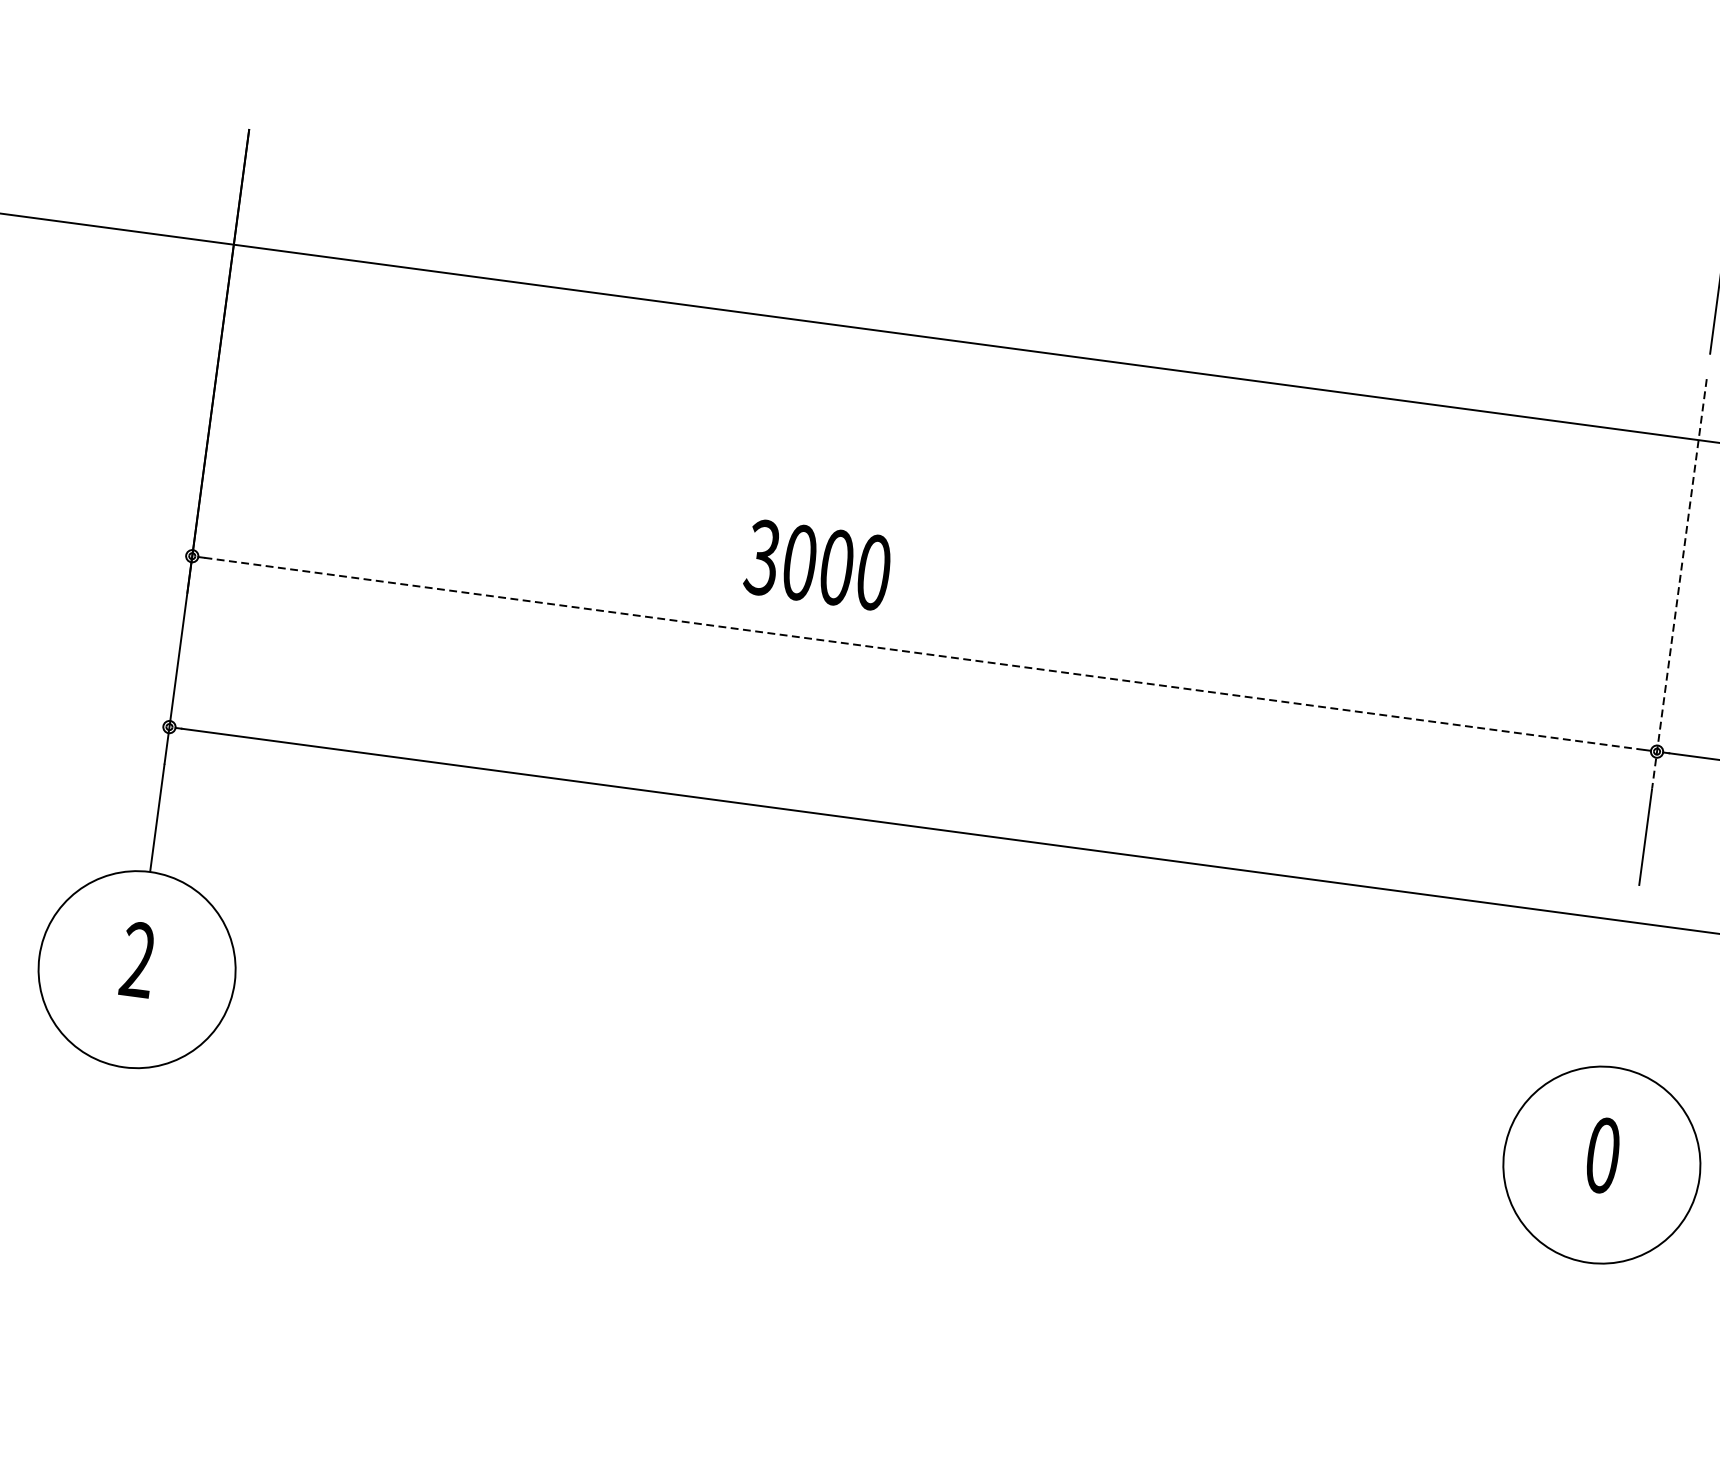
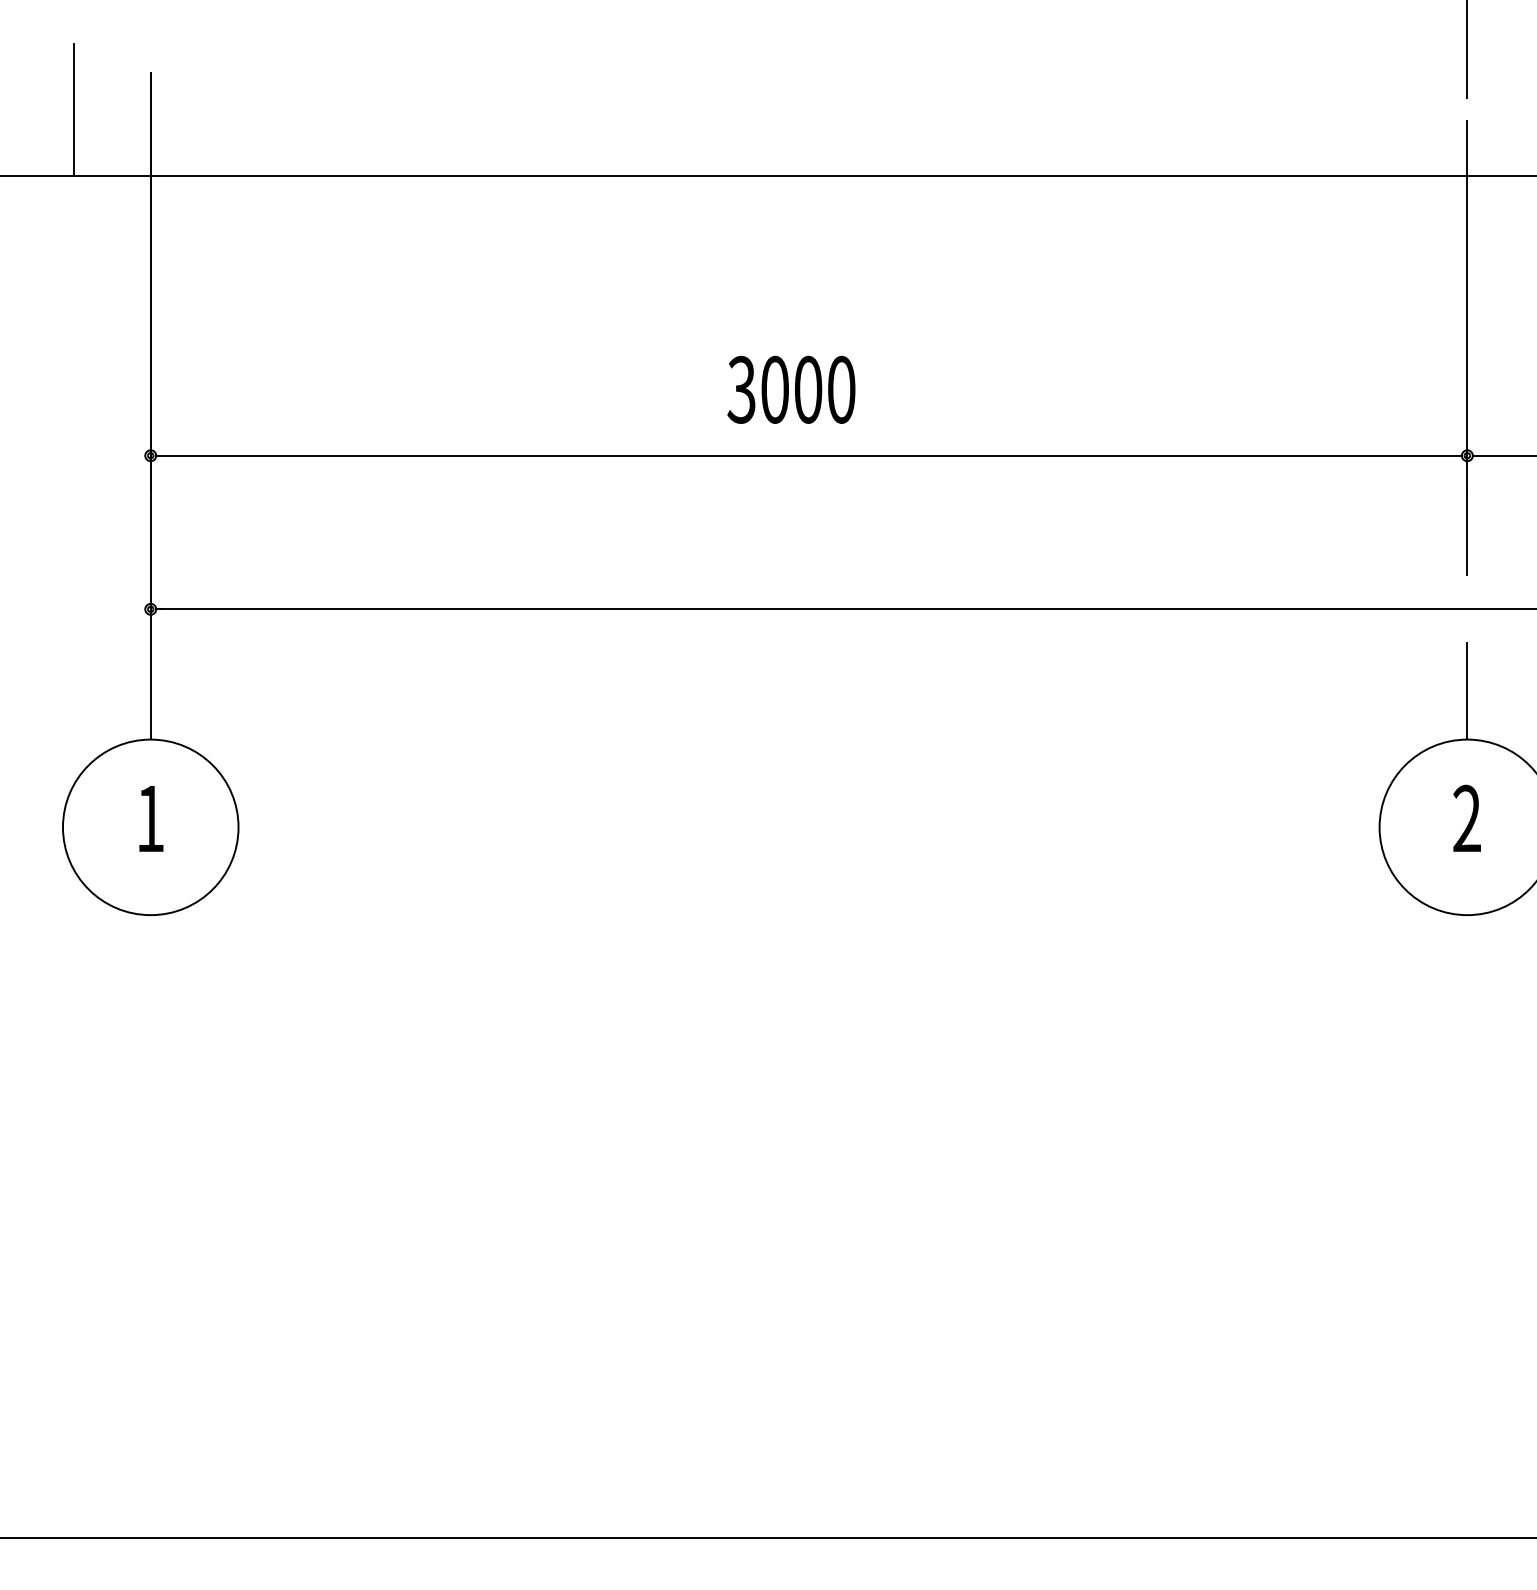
line: (157, 159) -> (73, 109), added
text: (818, 564) -> (791, 389), moved
line: (1679, 583) -> (1467, 304), dashed -> solid
line: (925, 653) -> (809, 455), dashed -> solid
text: (138, 958) -> (150, 817), 2 -> 1
line: (1622, 1012) -> (1467, 690), added
text: (1602, 1155) -> (1466, 818), 0 -> 2

